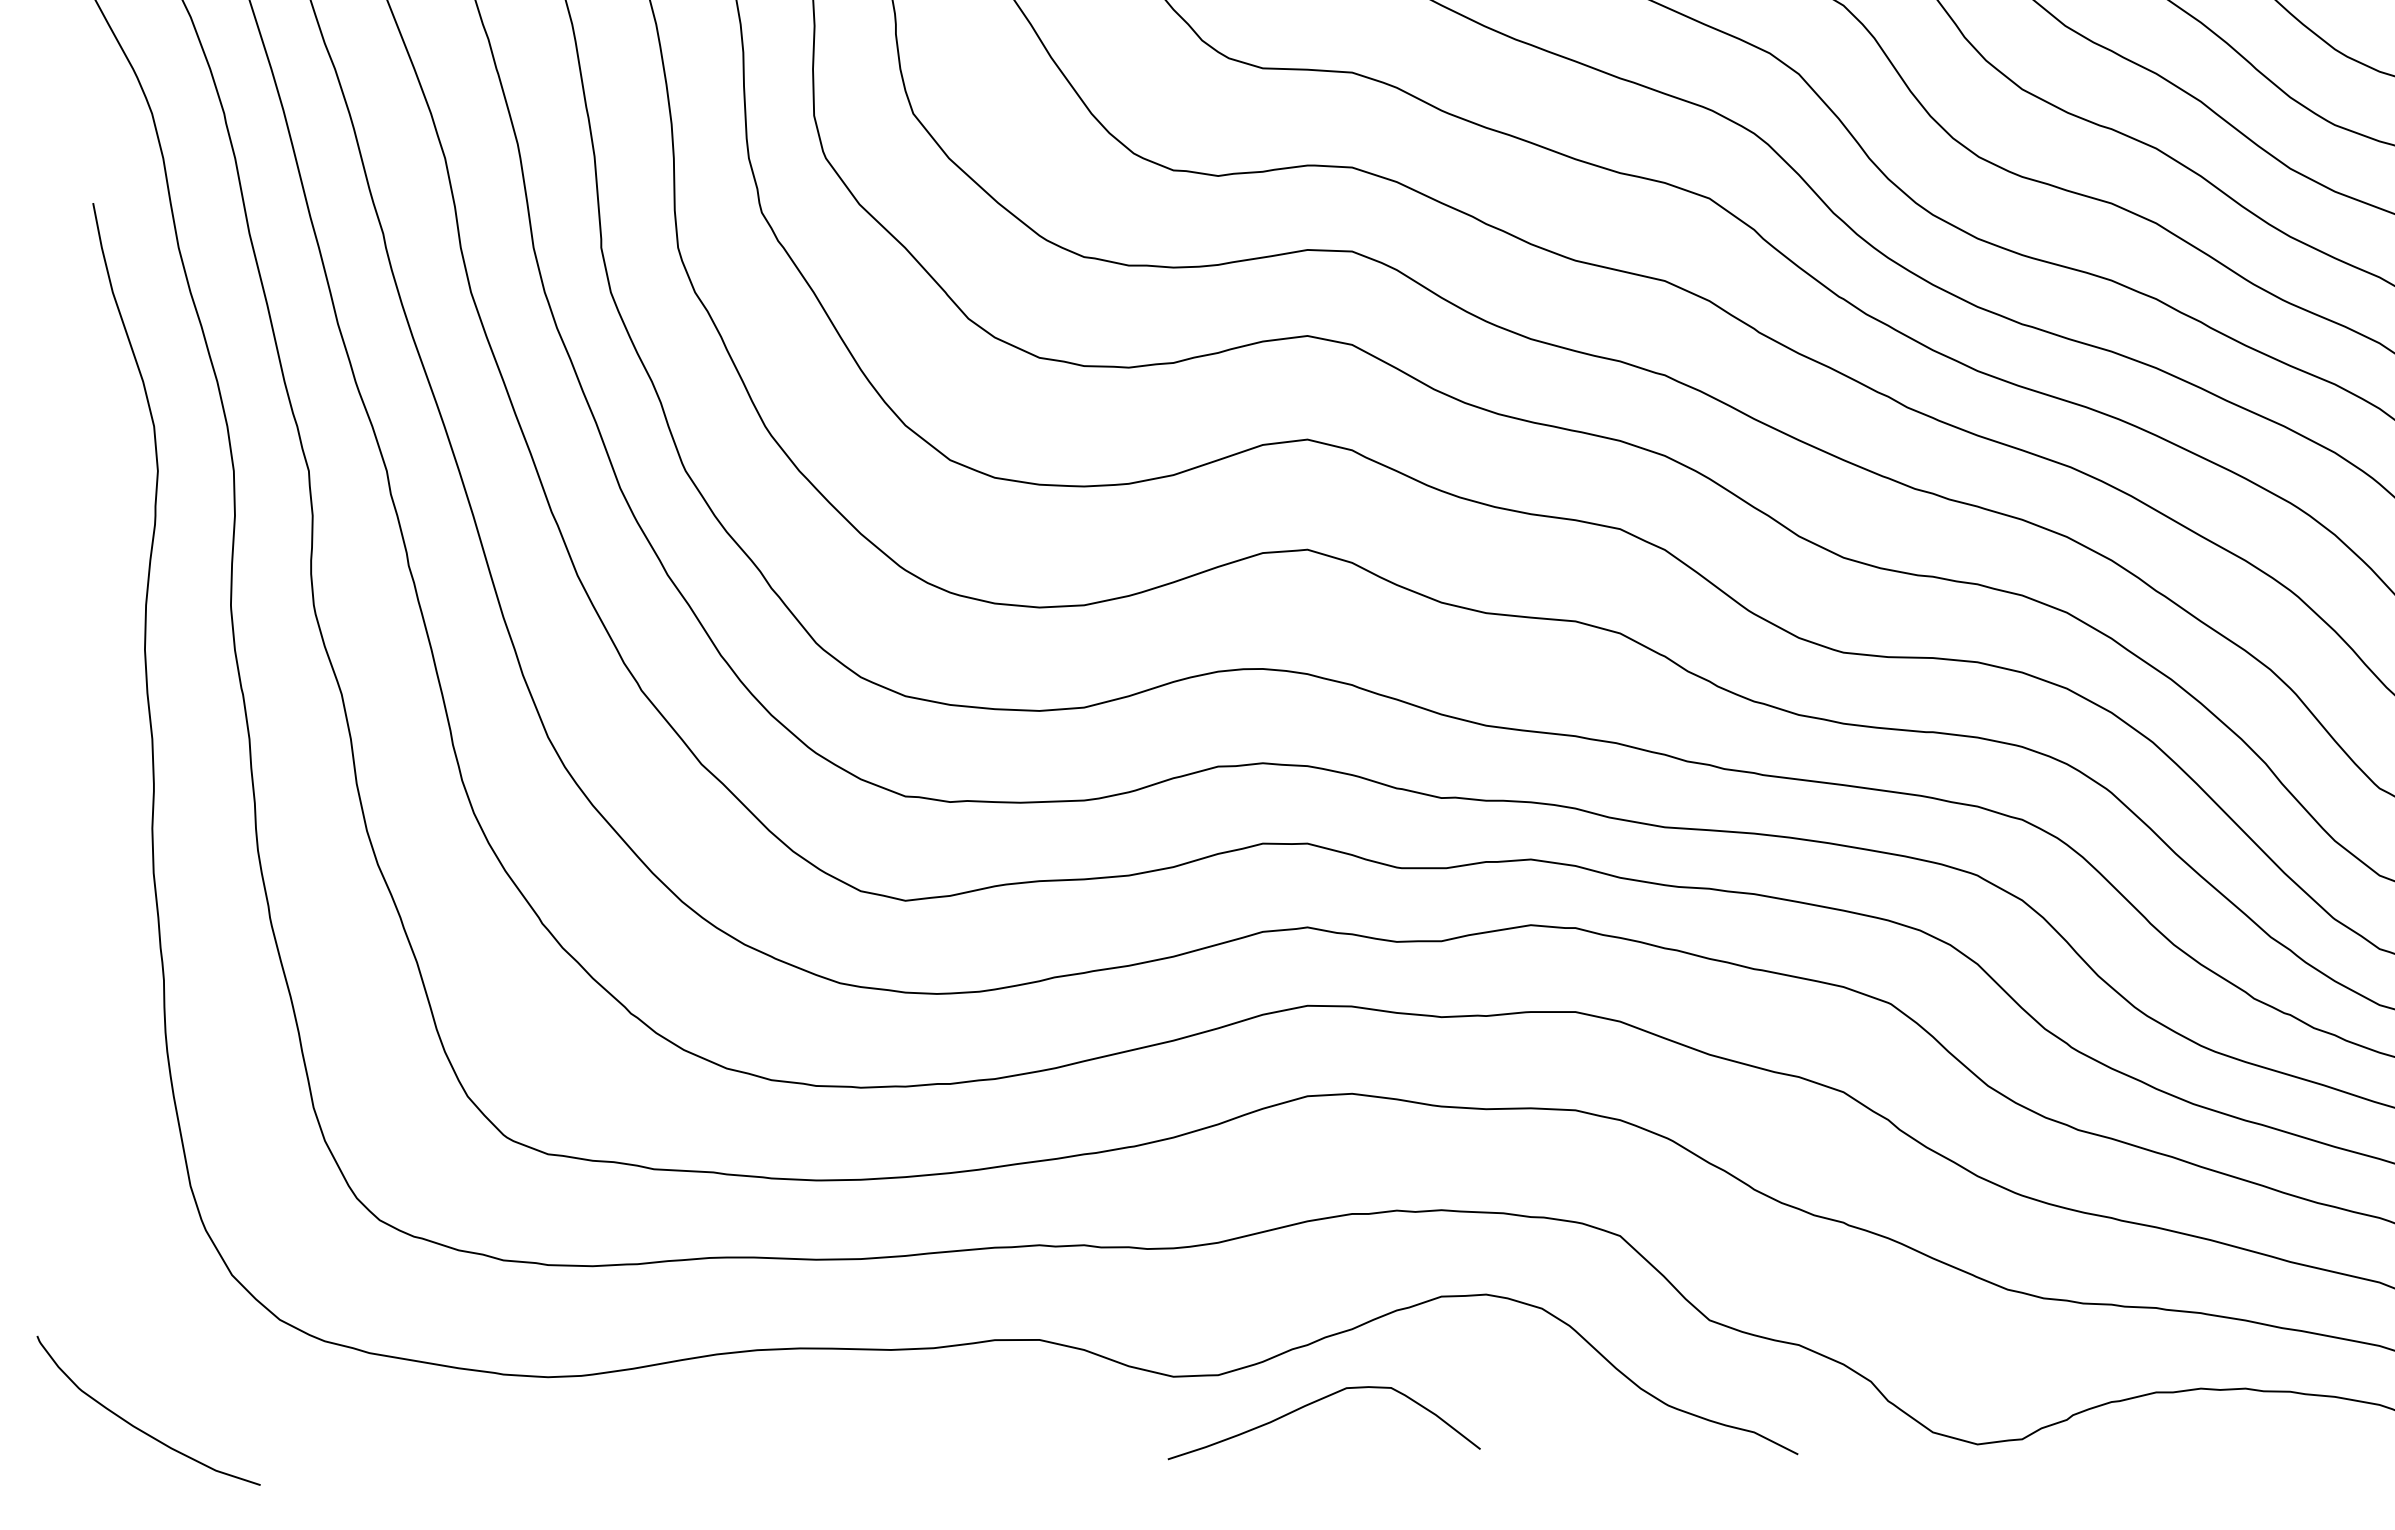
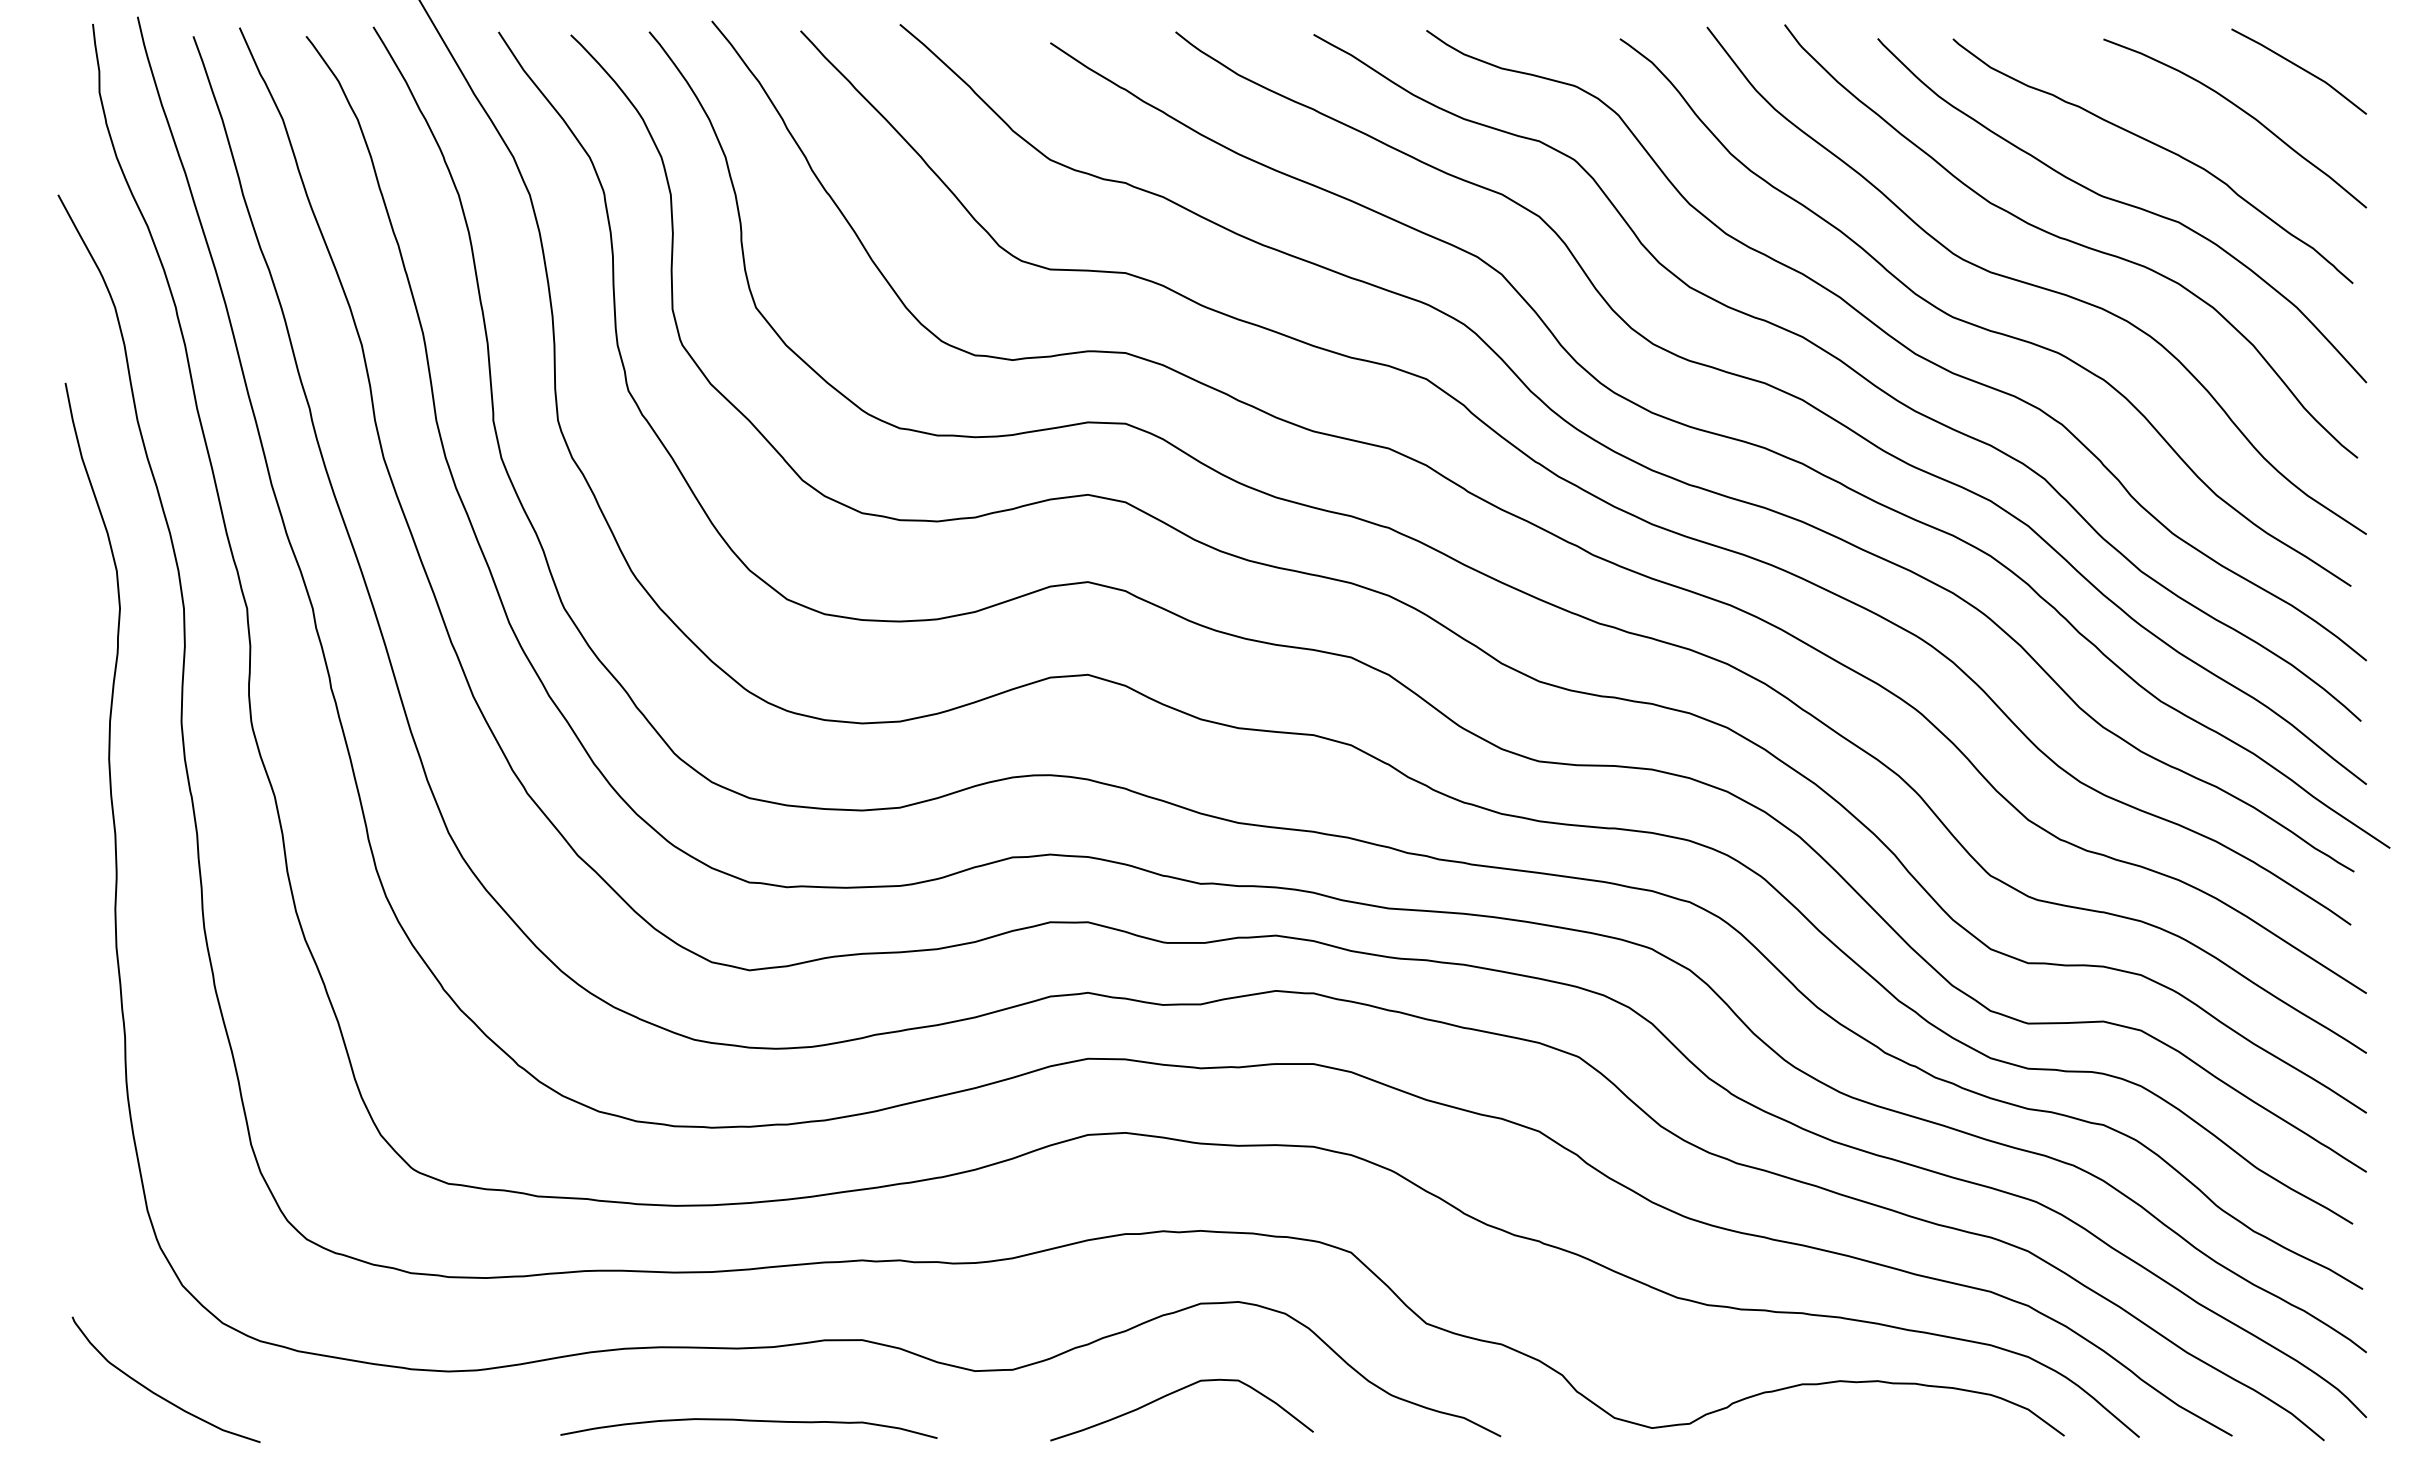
curve: (1317, 1402) -> (1176, 1392), moved
curve: (135, 1425) -> (155, 1392), moved
curve: (904, 1436) -> (748, 1421), added

